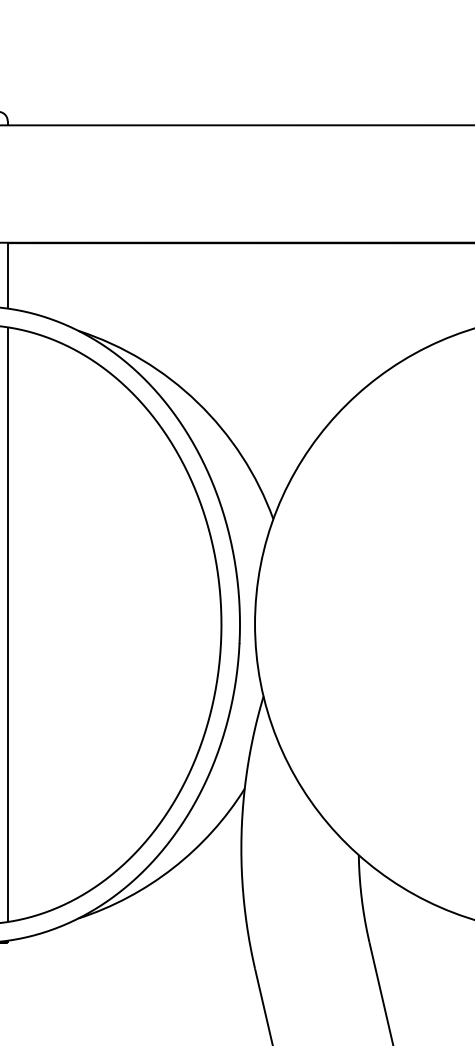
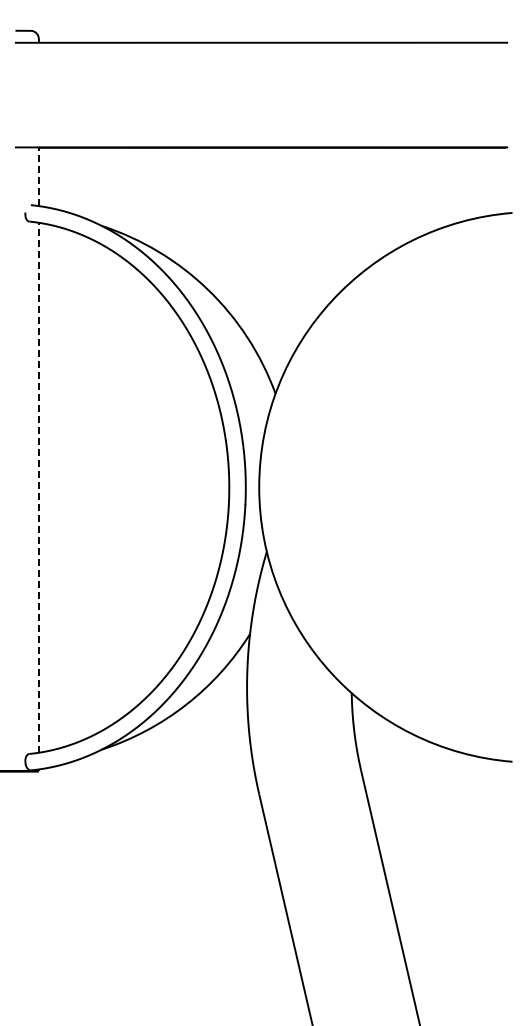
line: (7, 275) -> (38, 176), solid -> dashed
line: (7, 624) -> (38, 487), solid -> dashed

